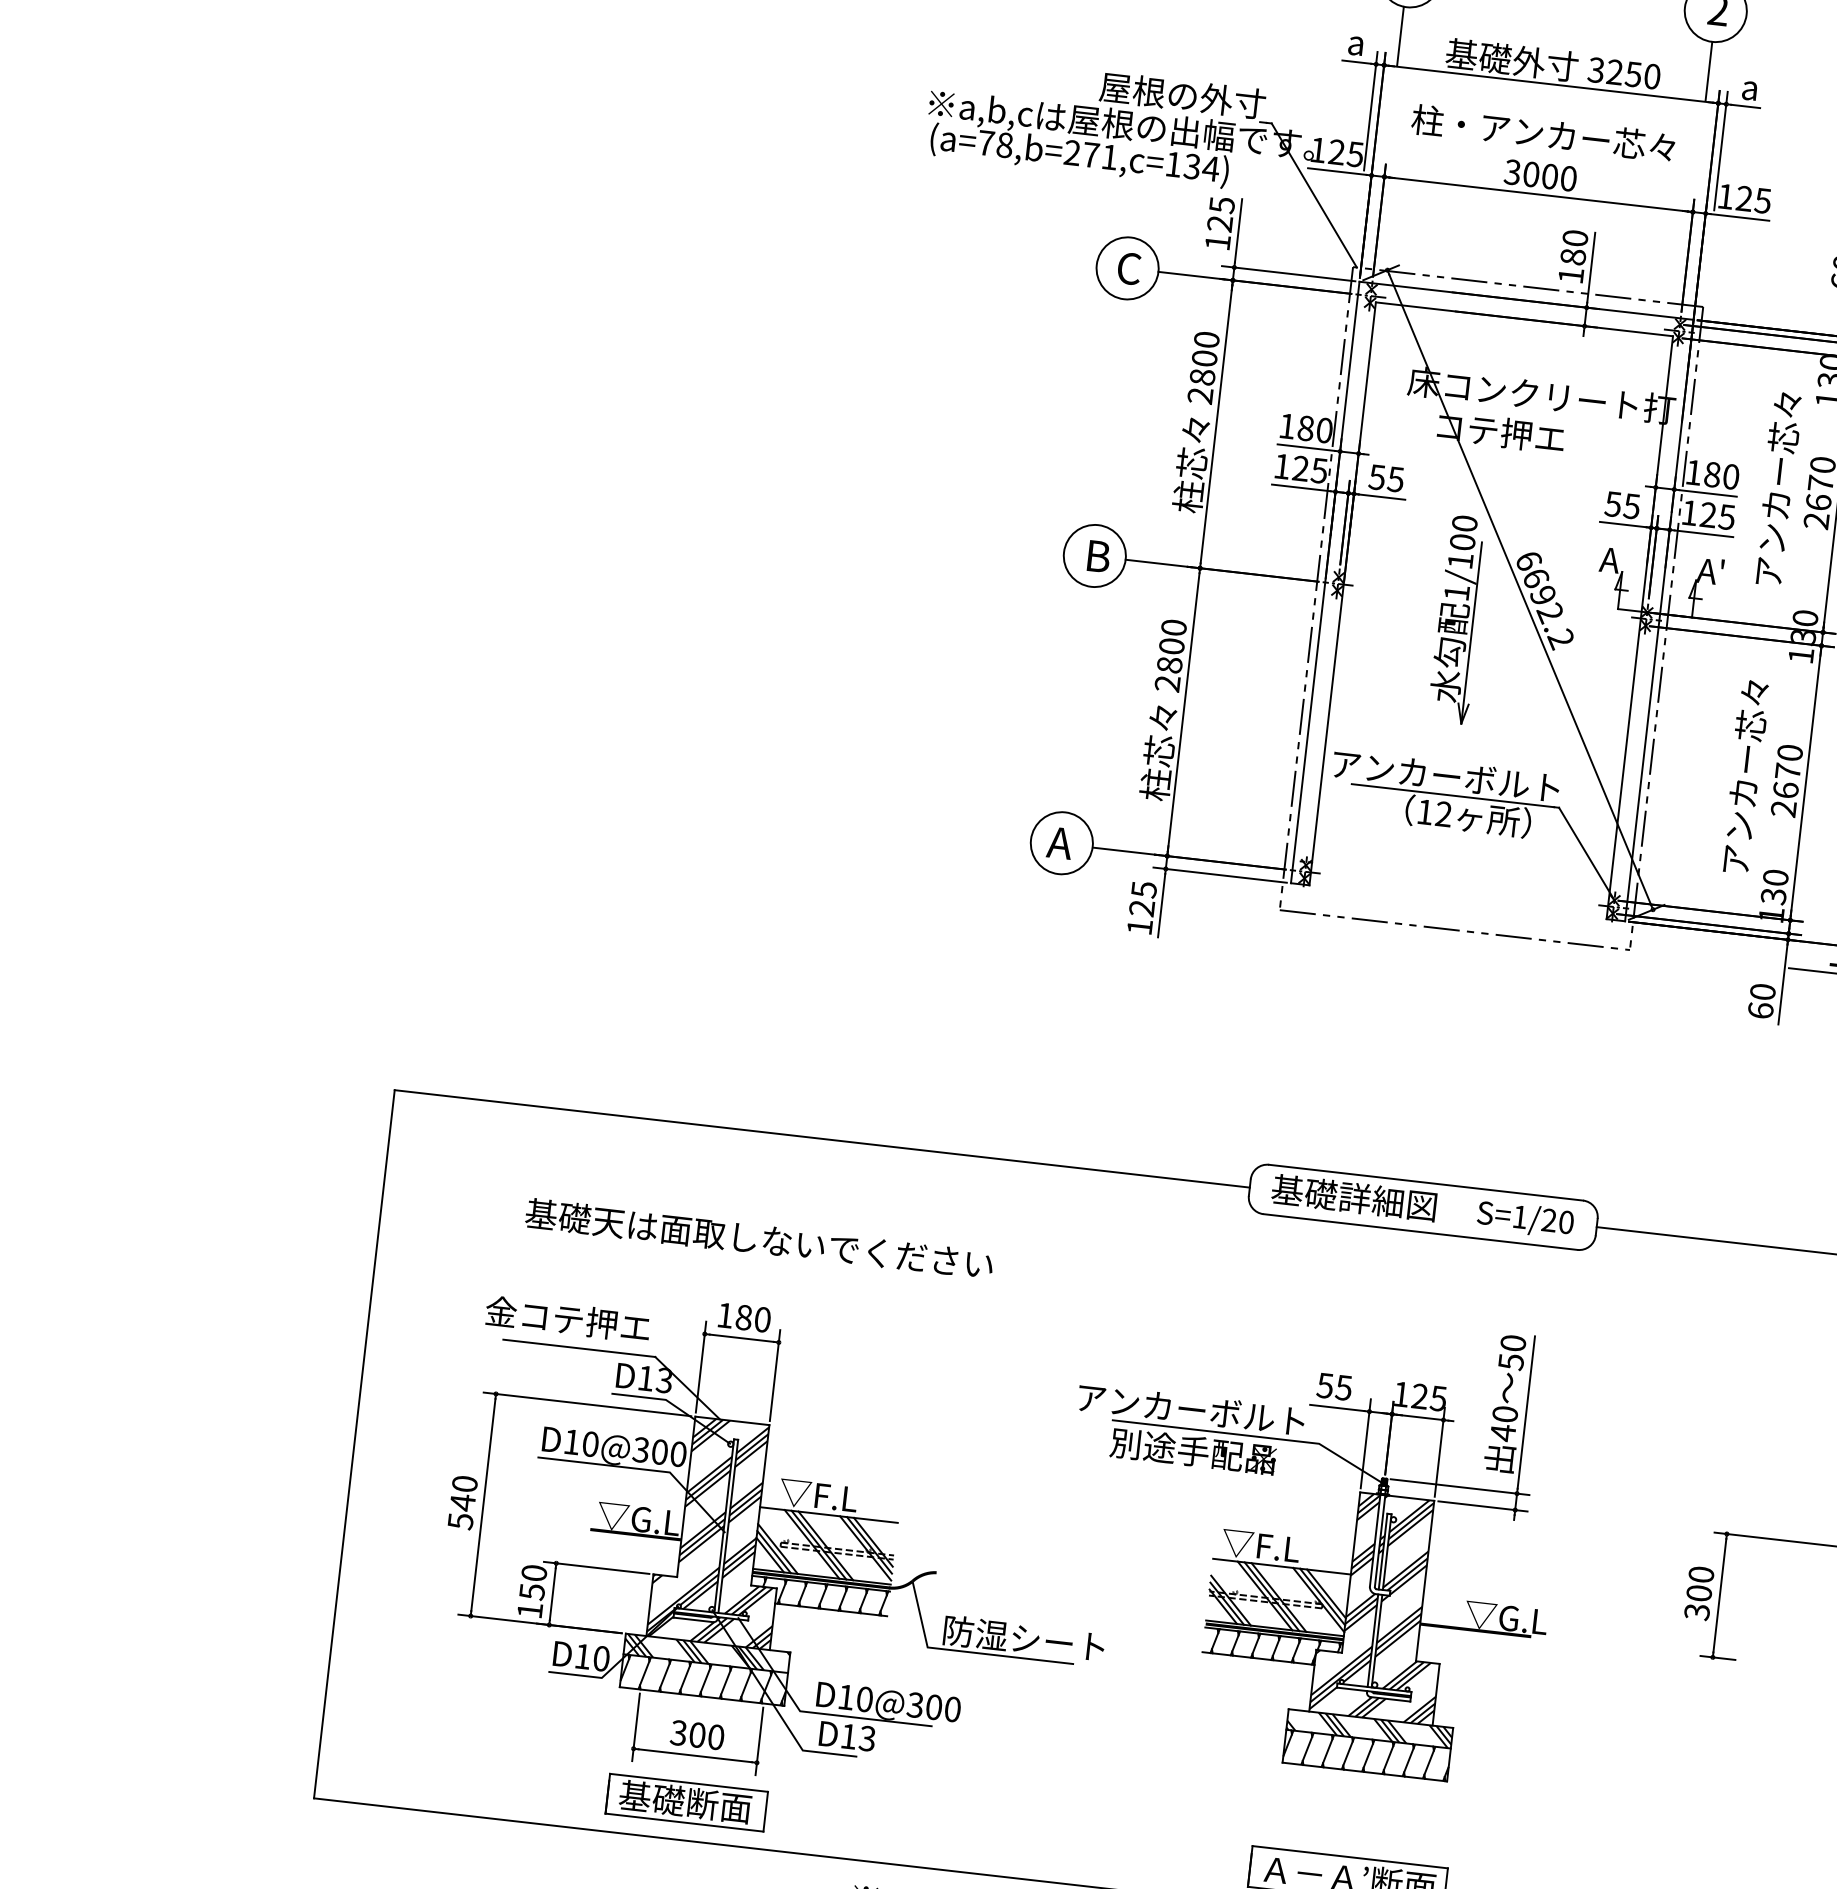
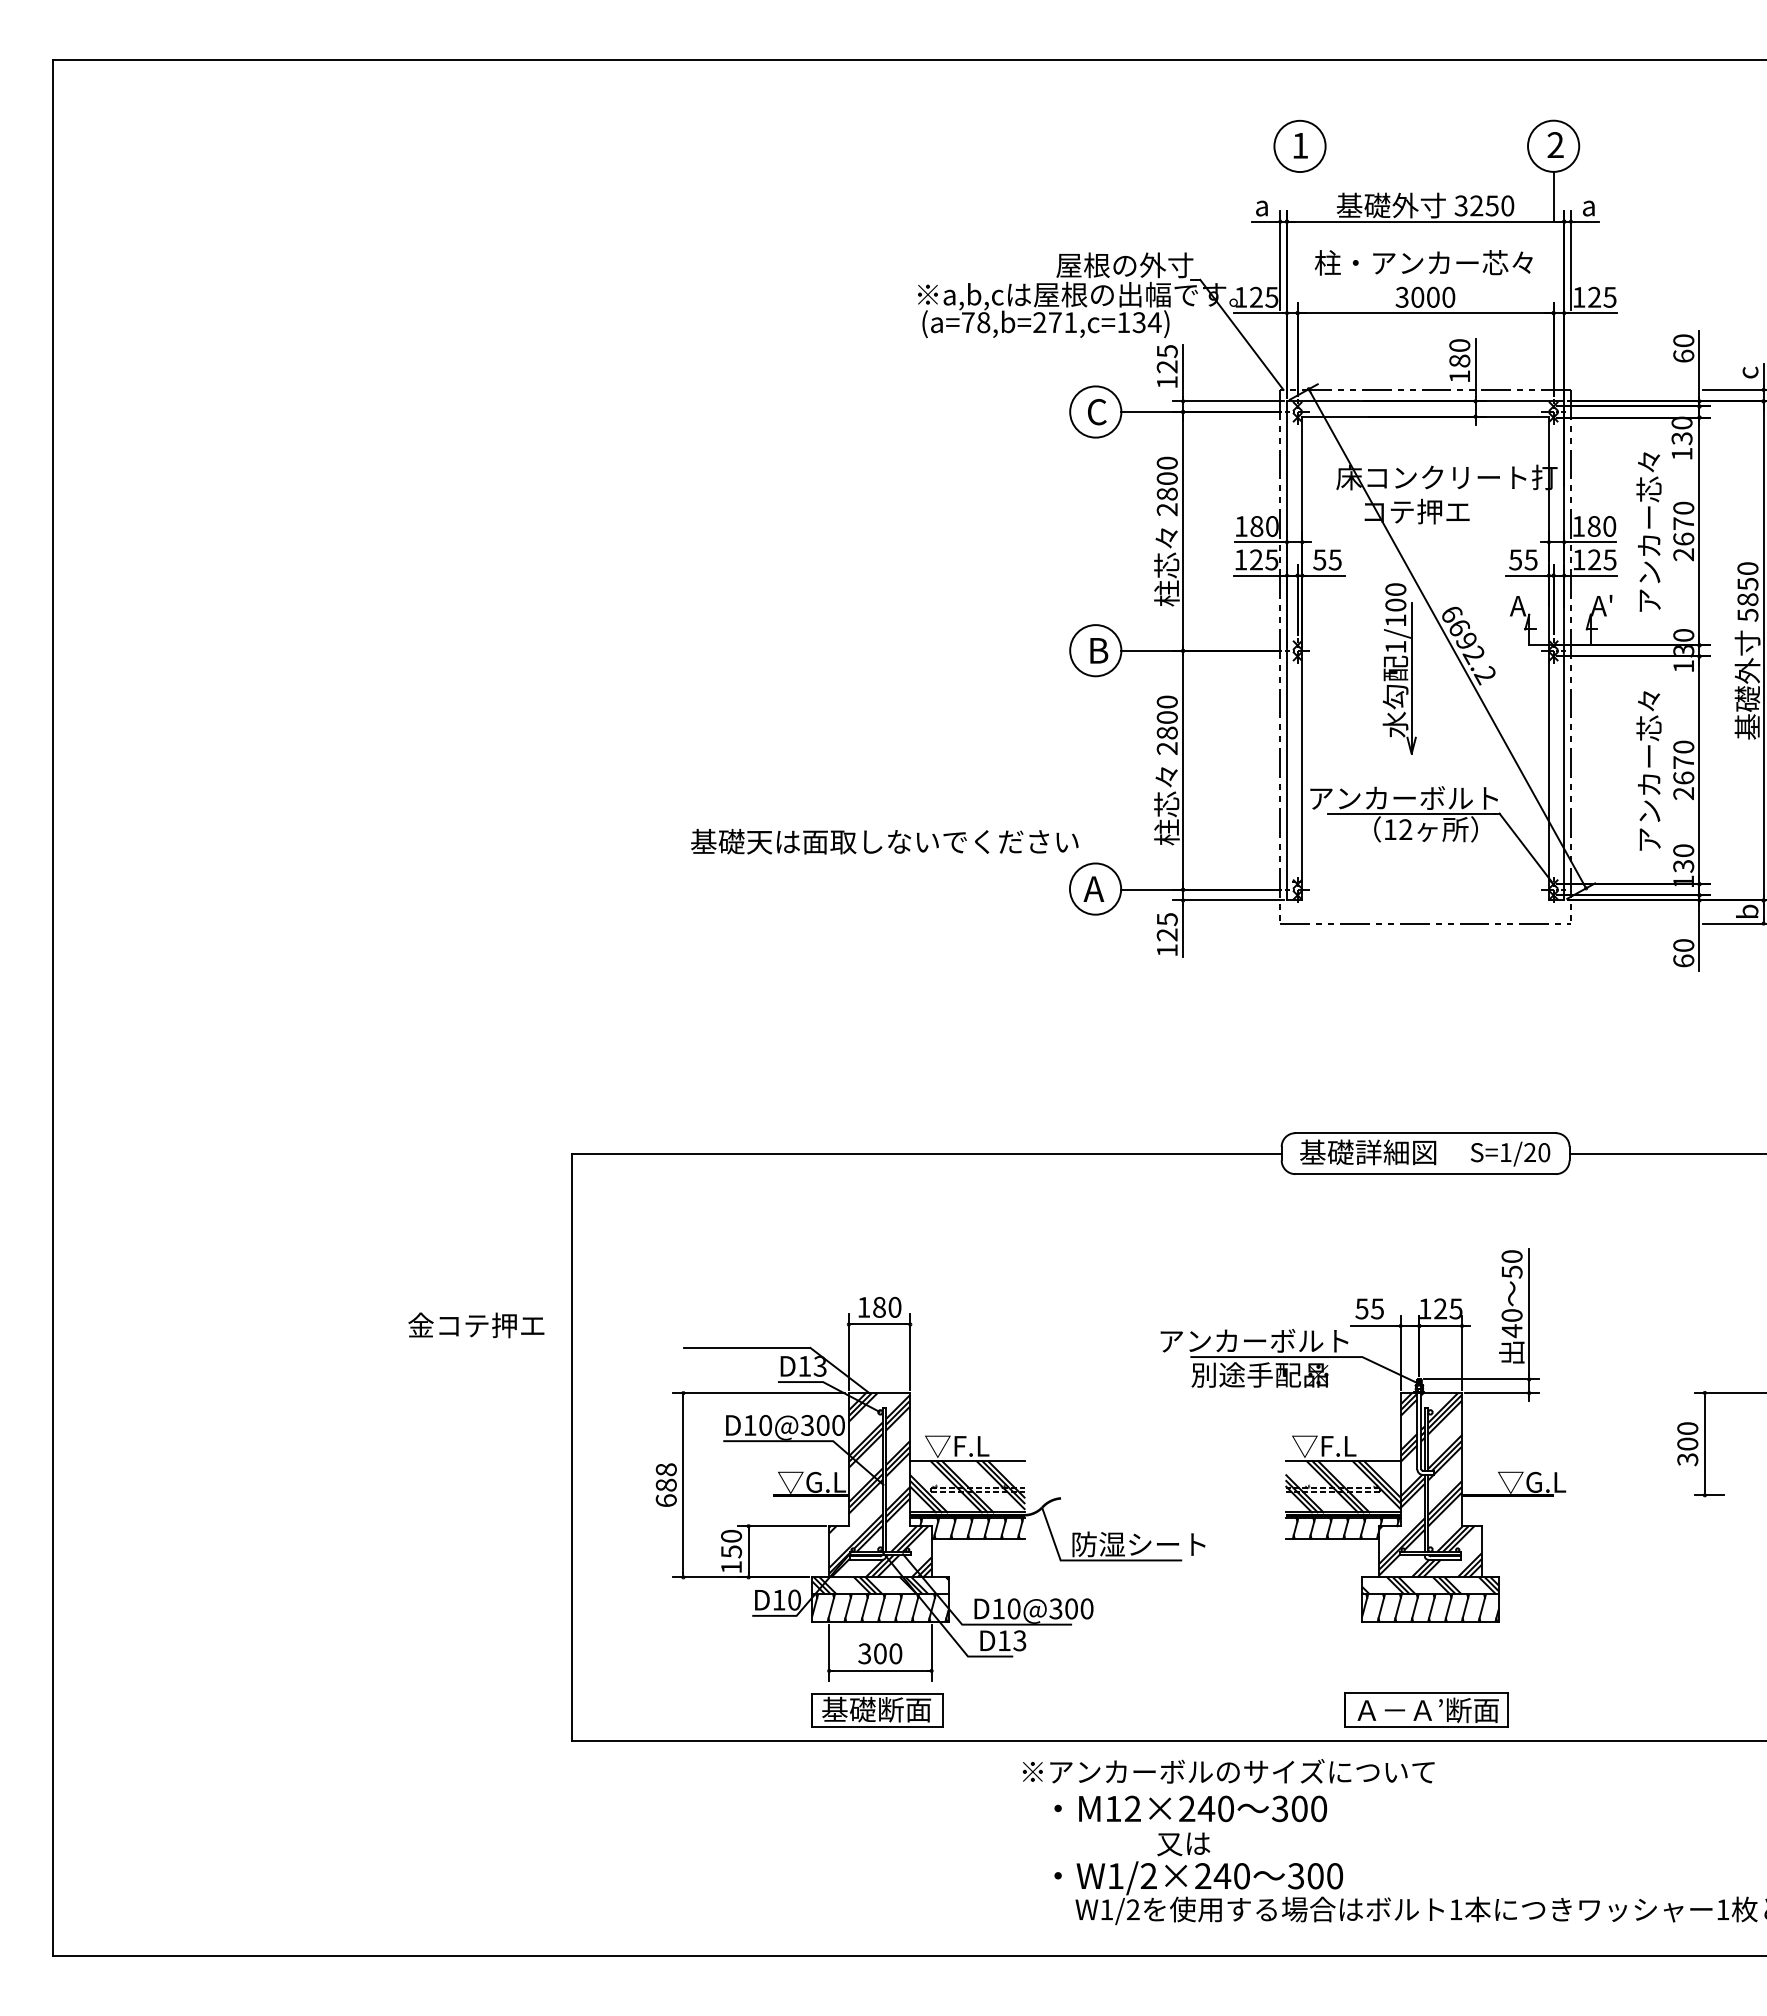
line: (1400, 35) -> (1297, 195), removed
text: (759, 1238) -> (884, 841), moved
text: (568, 1319) -> (476, 1325), moved
text: (461, 1502) -> (665, 1485), 540 -> 688

